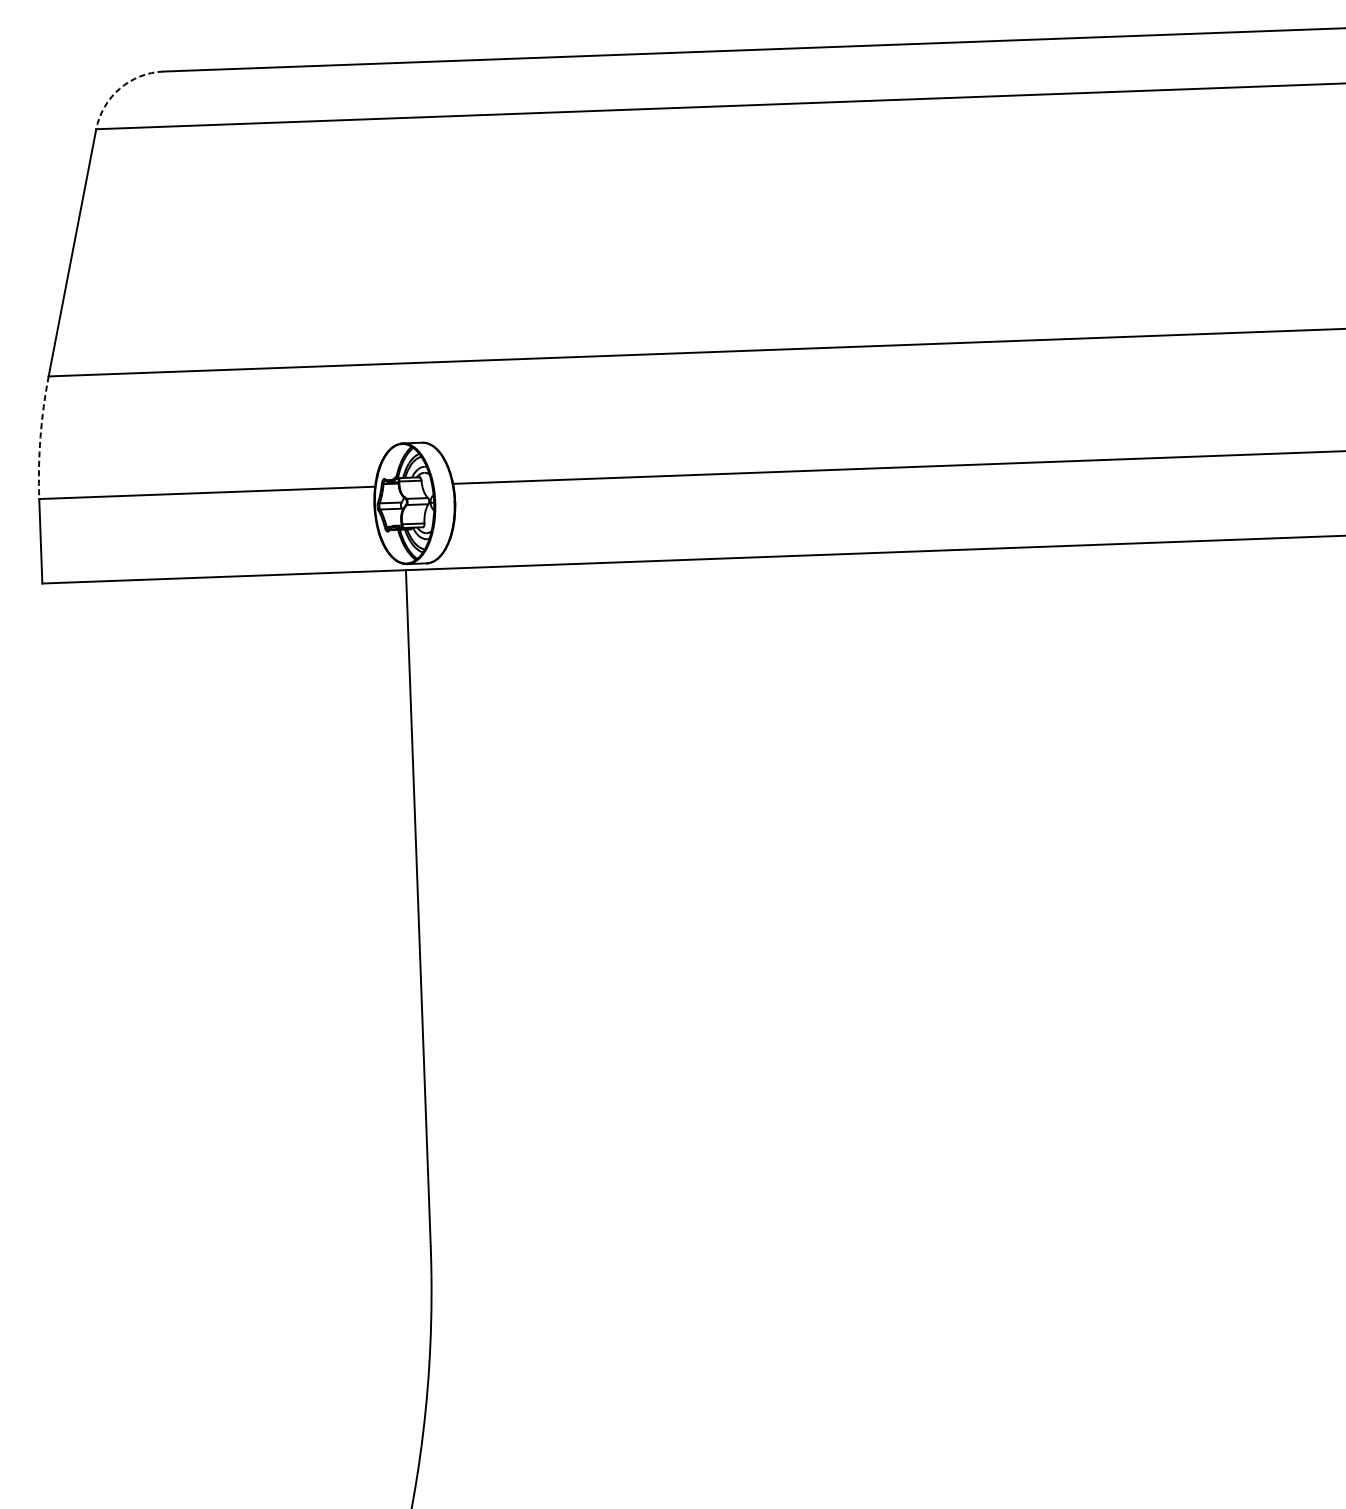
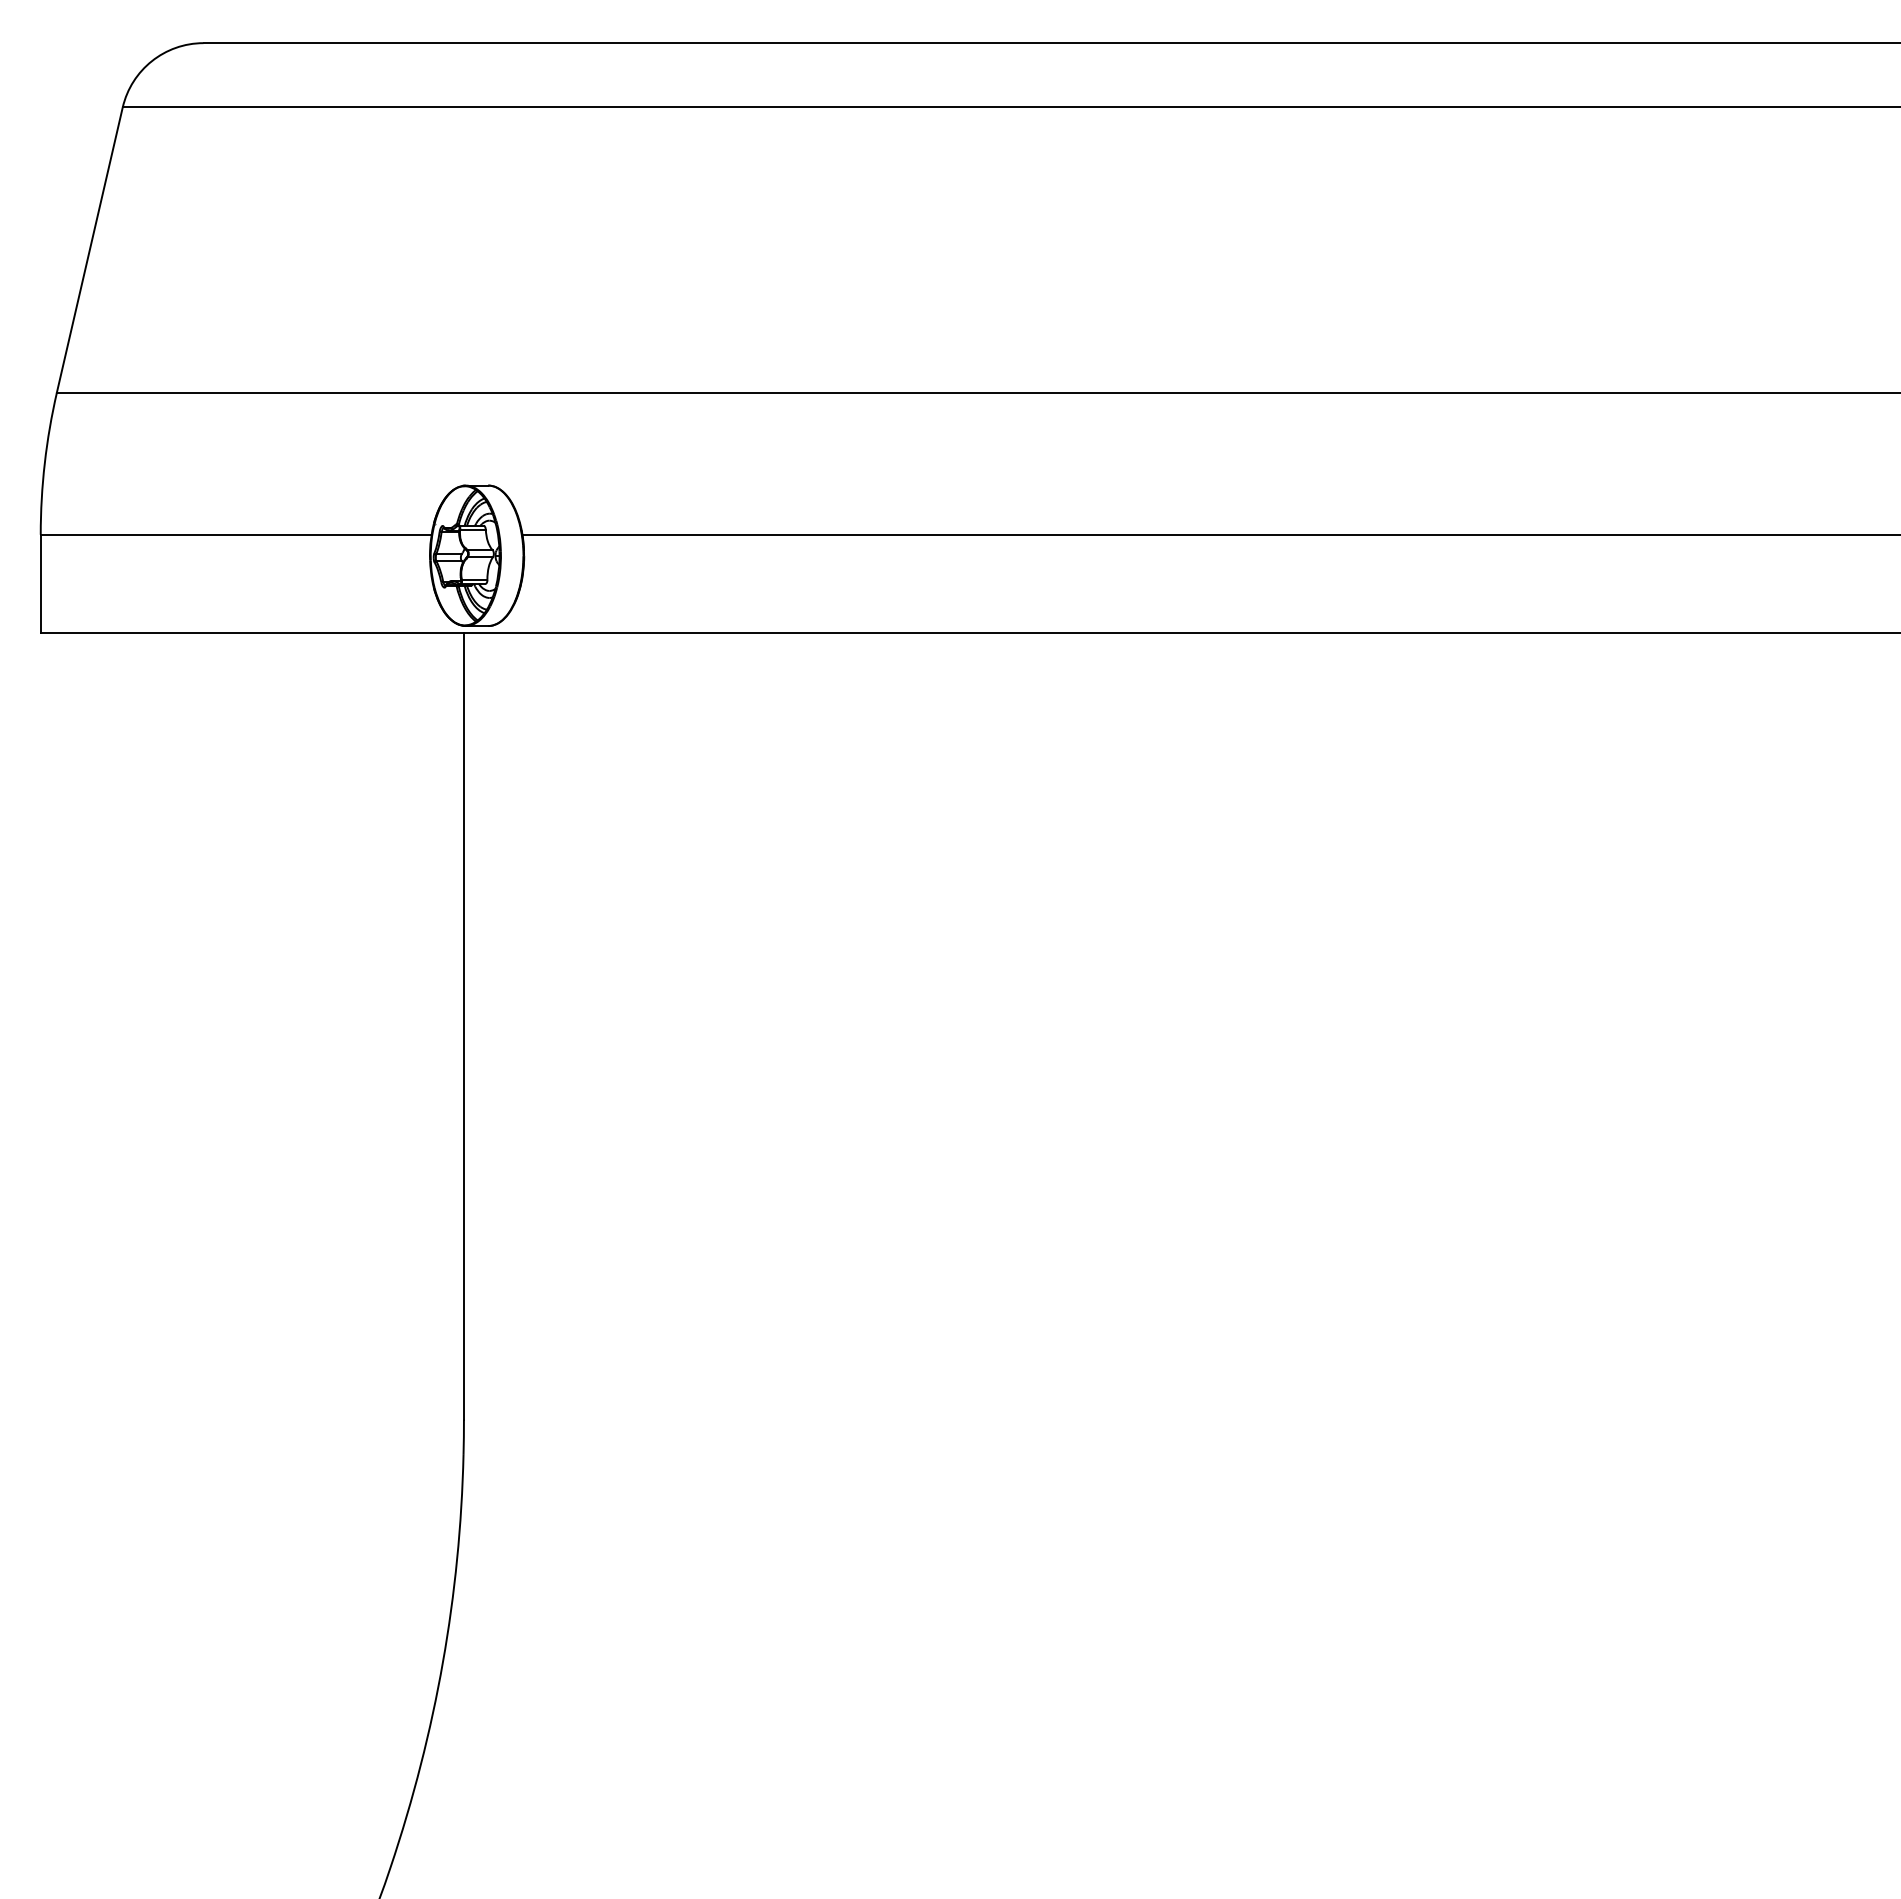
arc: (119, 88) -> (151, 61), dashed -> solid
arc: (40, 437) -> (44, 463), dashed -> solid

